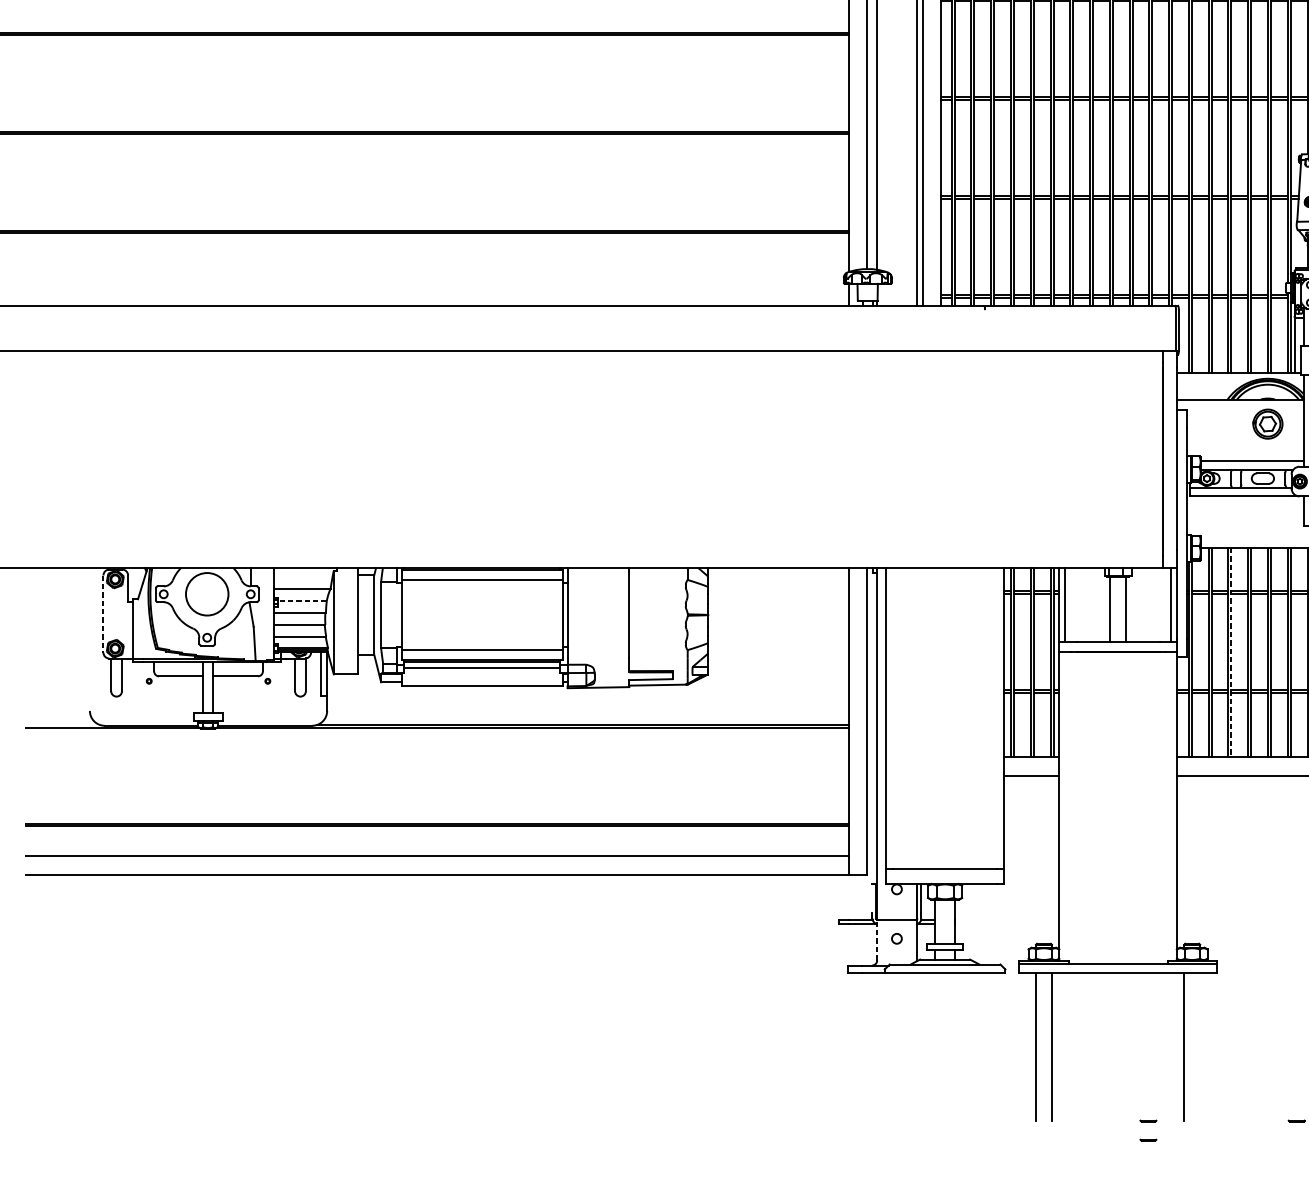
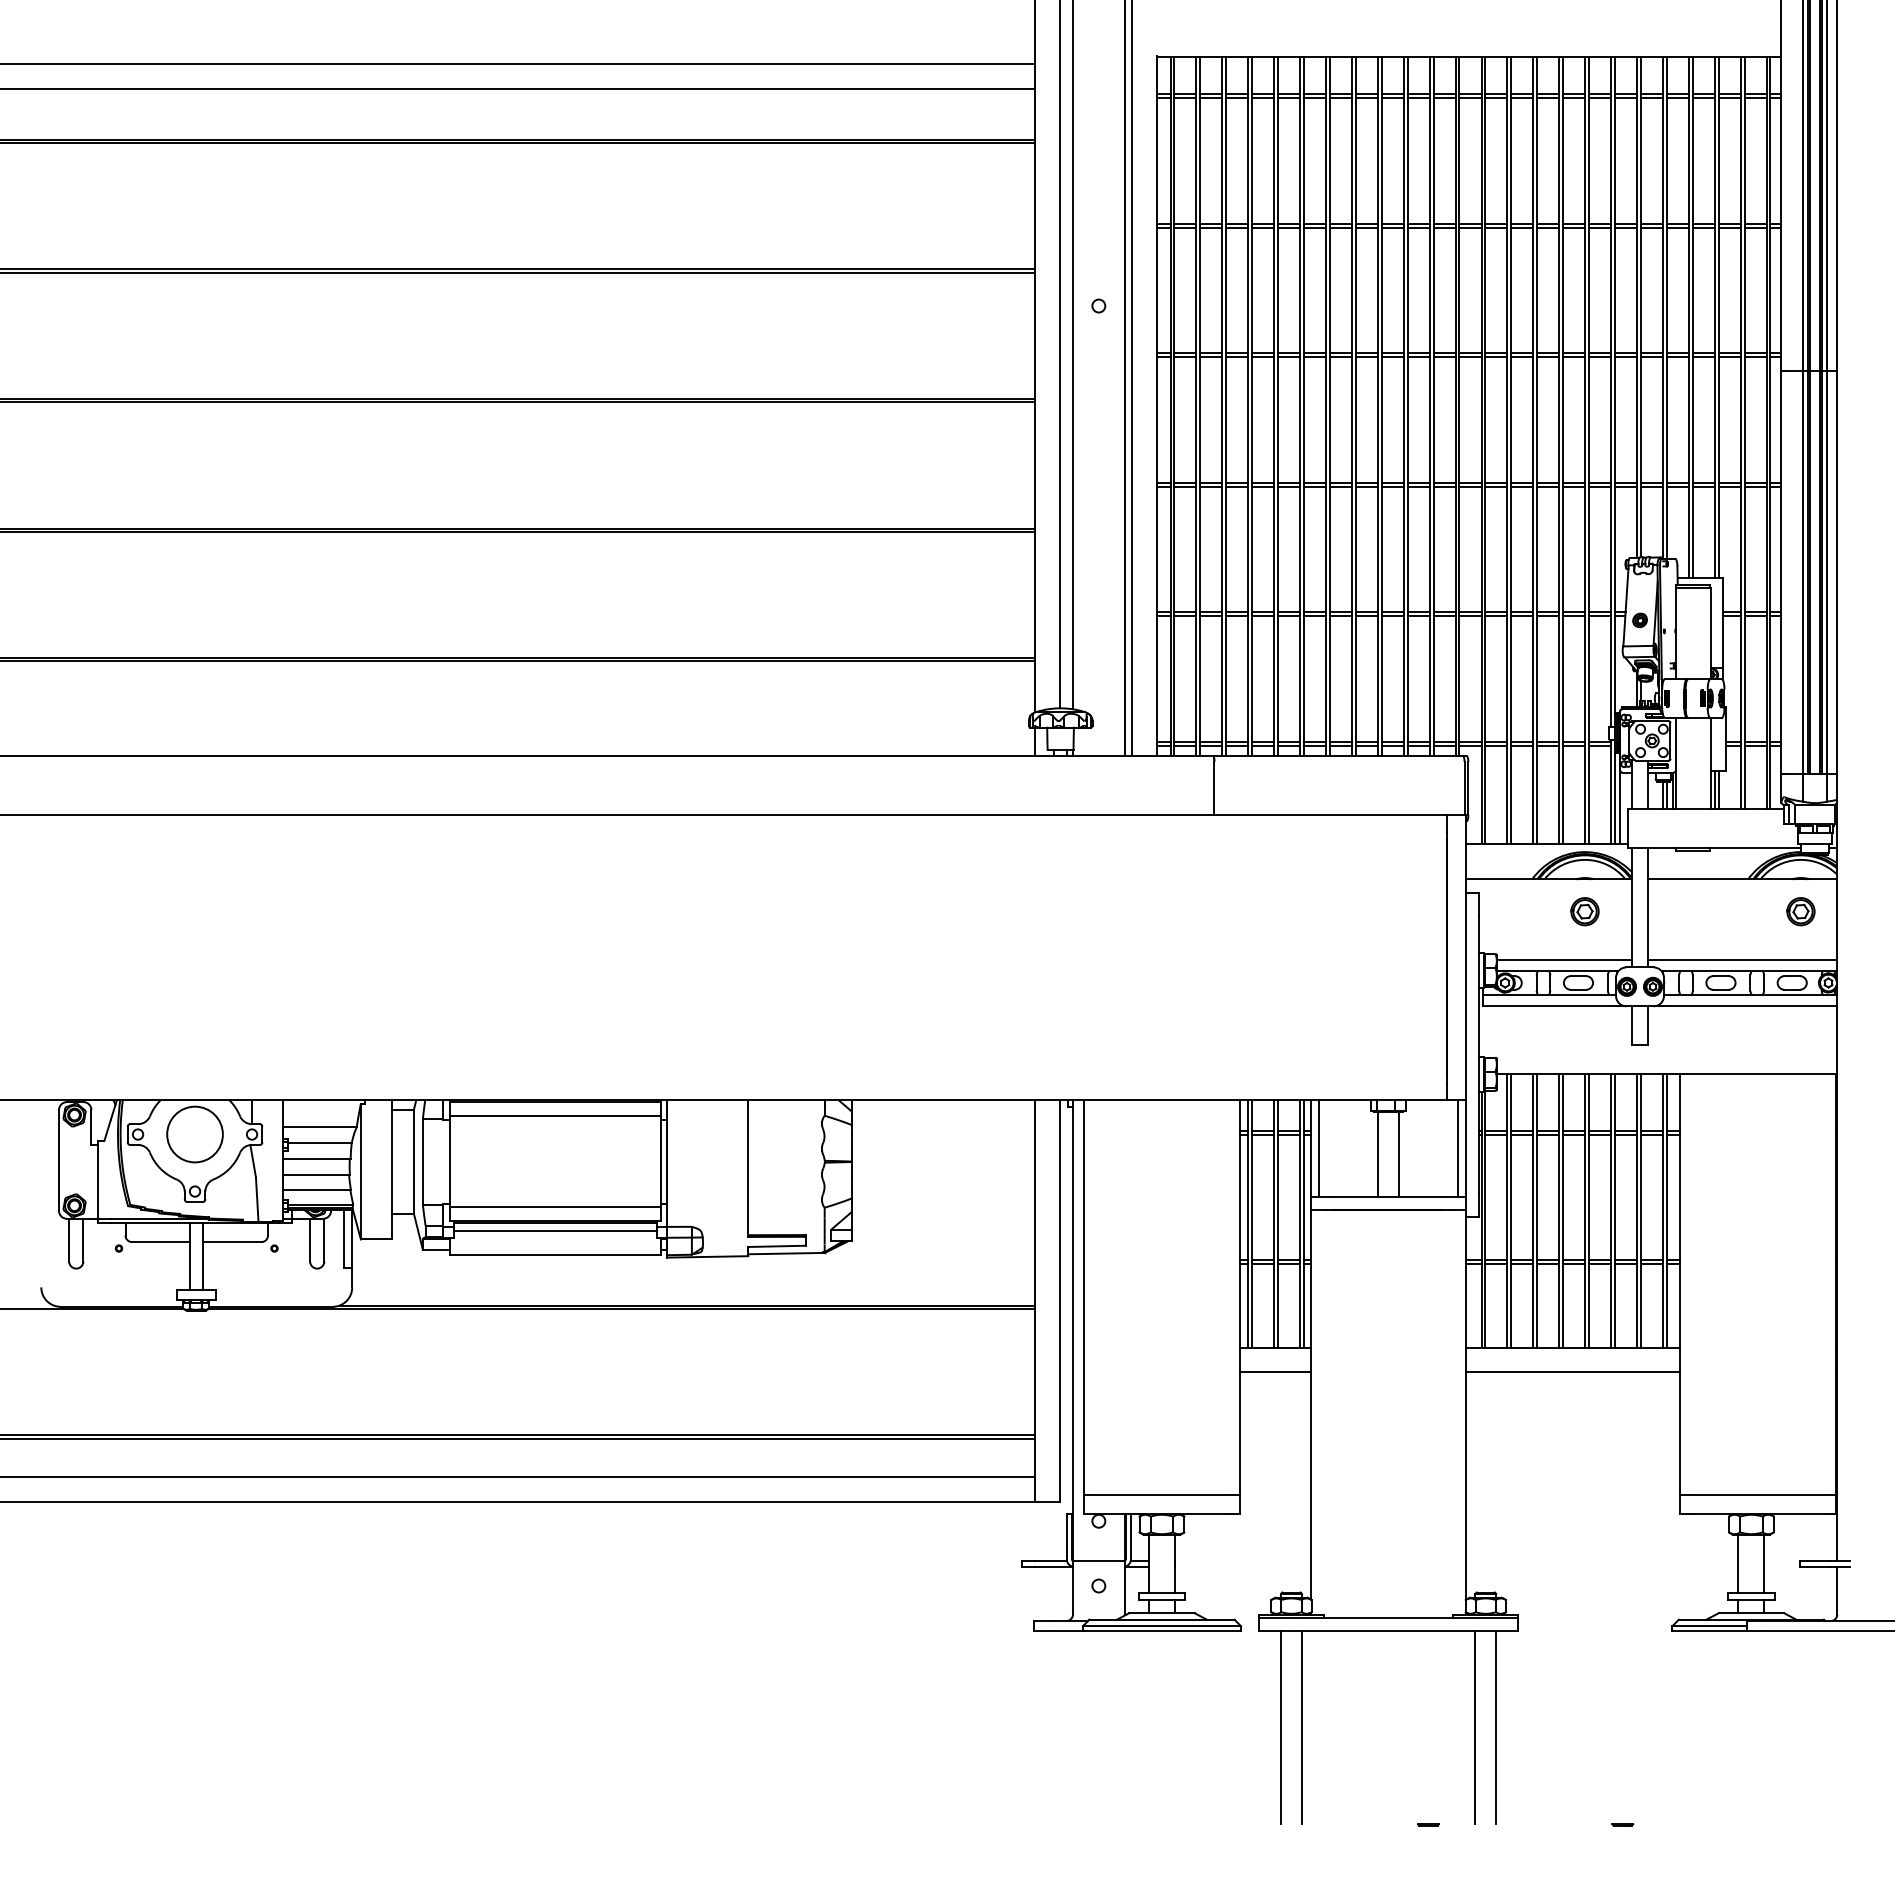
line: (985, 330) -> (1214, 788), added
part: (1267, 424) -> (1584, 911), size x0.71
line: (302, 601) -> (319, 1143), dashed -> solid
line: (103, 614) -> (59, 1160), dashed -> solid
line: (1231, 653) -> (1537, 1211), dashed -> solid
line: (872, 897) -> (1066, 1532), added
line: (876, 939) -> (1072, 1587), dashed -> solid
line: (944, 969) -> (1161, 1626), added
line: (1200, 1046) -> (1496, 1727), added
line: (1148, 1139) -> (1428, 1849), removed

